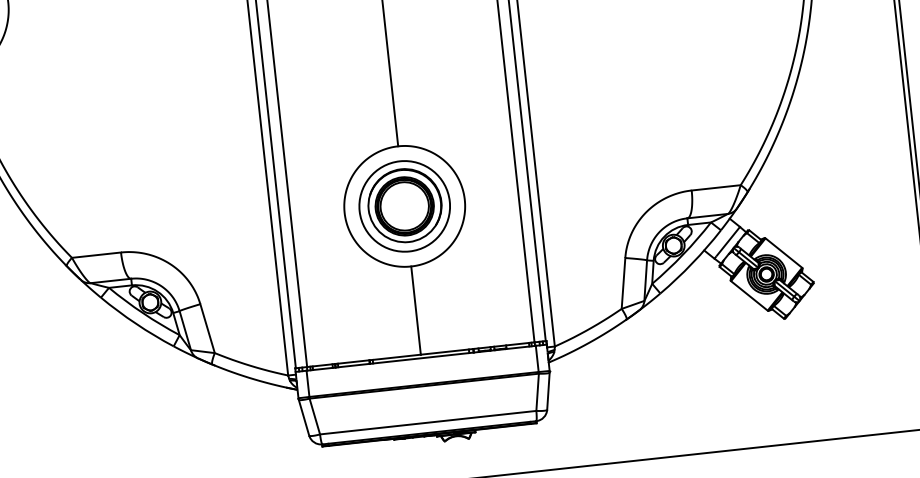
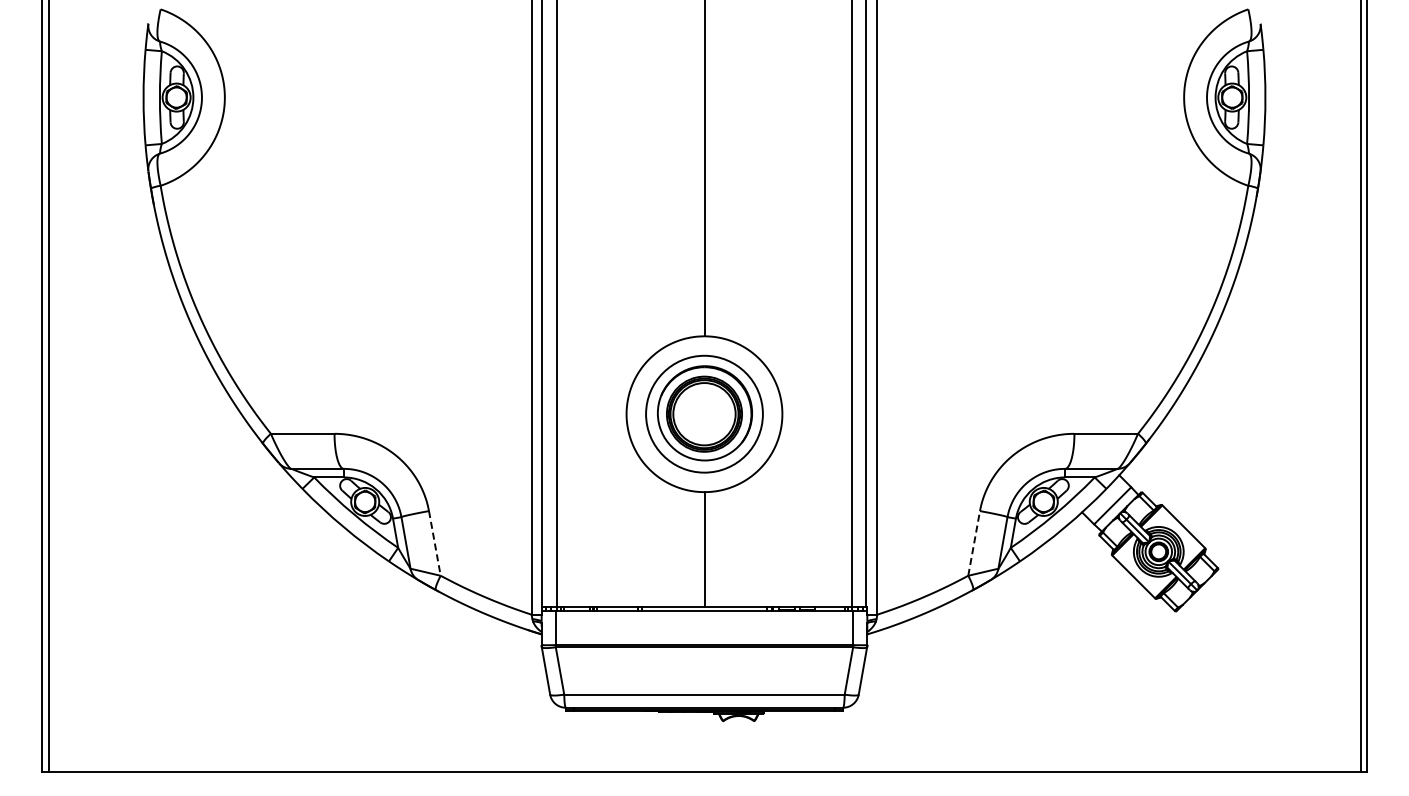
line: (623, 283) -> (974, 543), solid -> dashed
line: (207, 328) -> (434, 543), solid -> dashed

